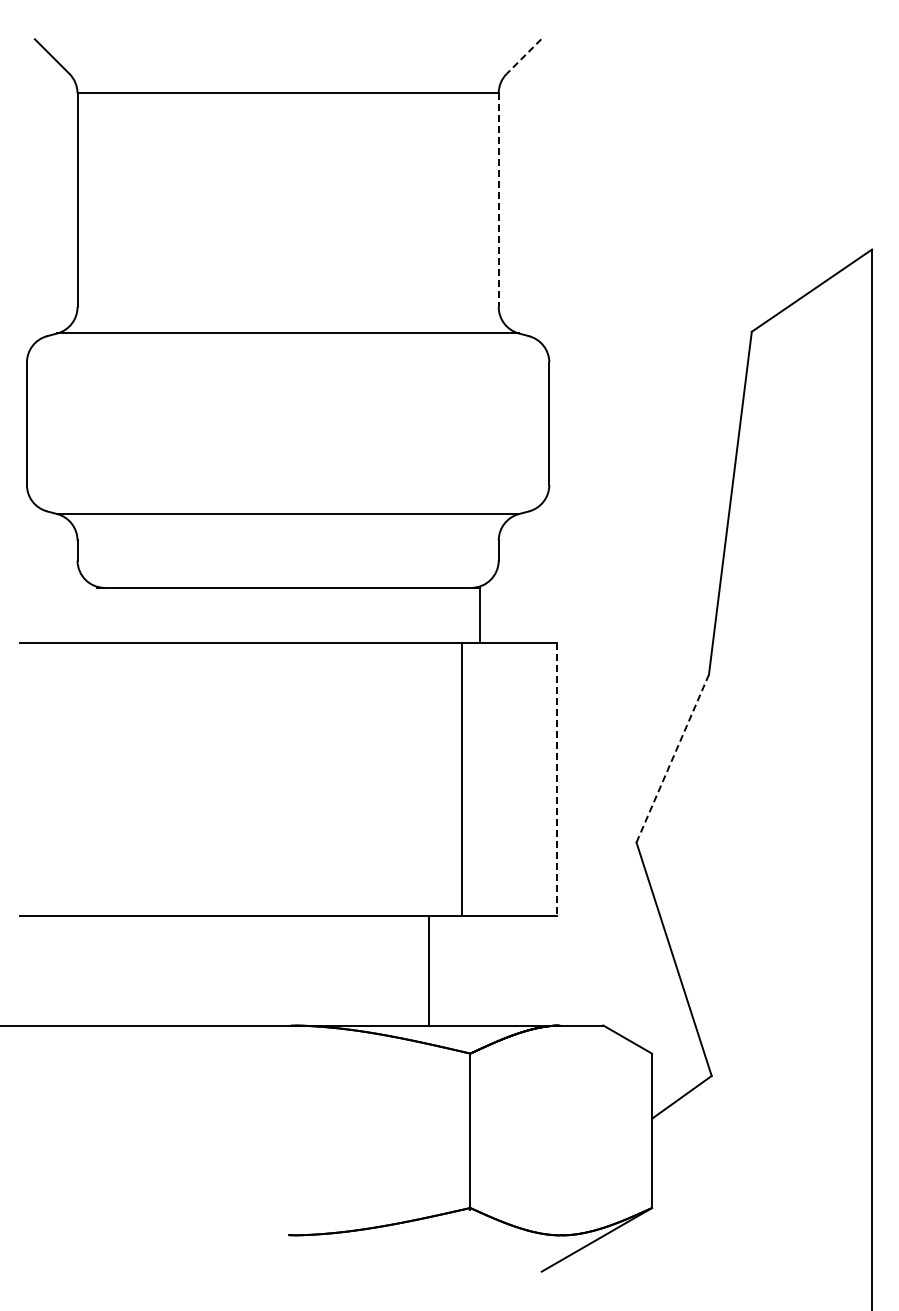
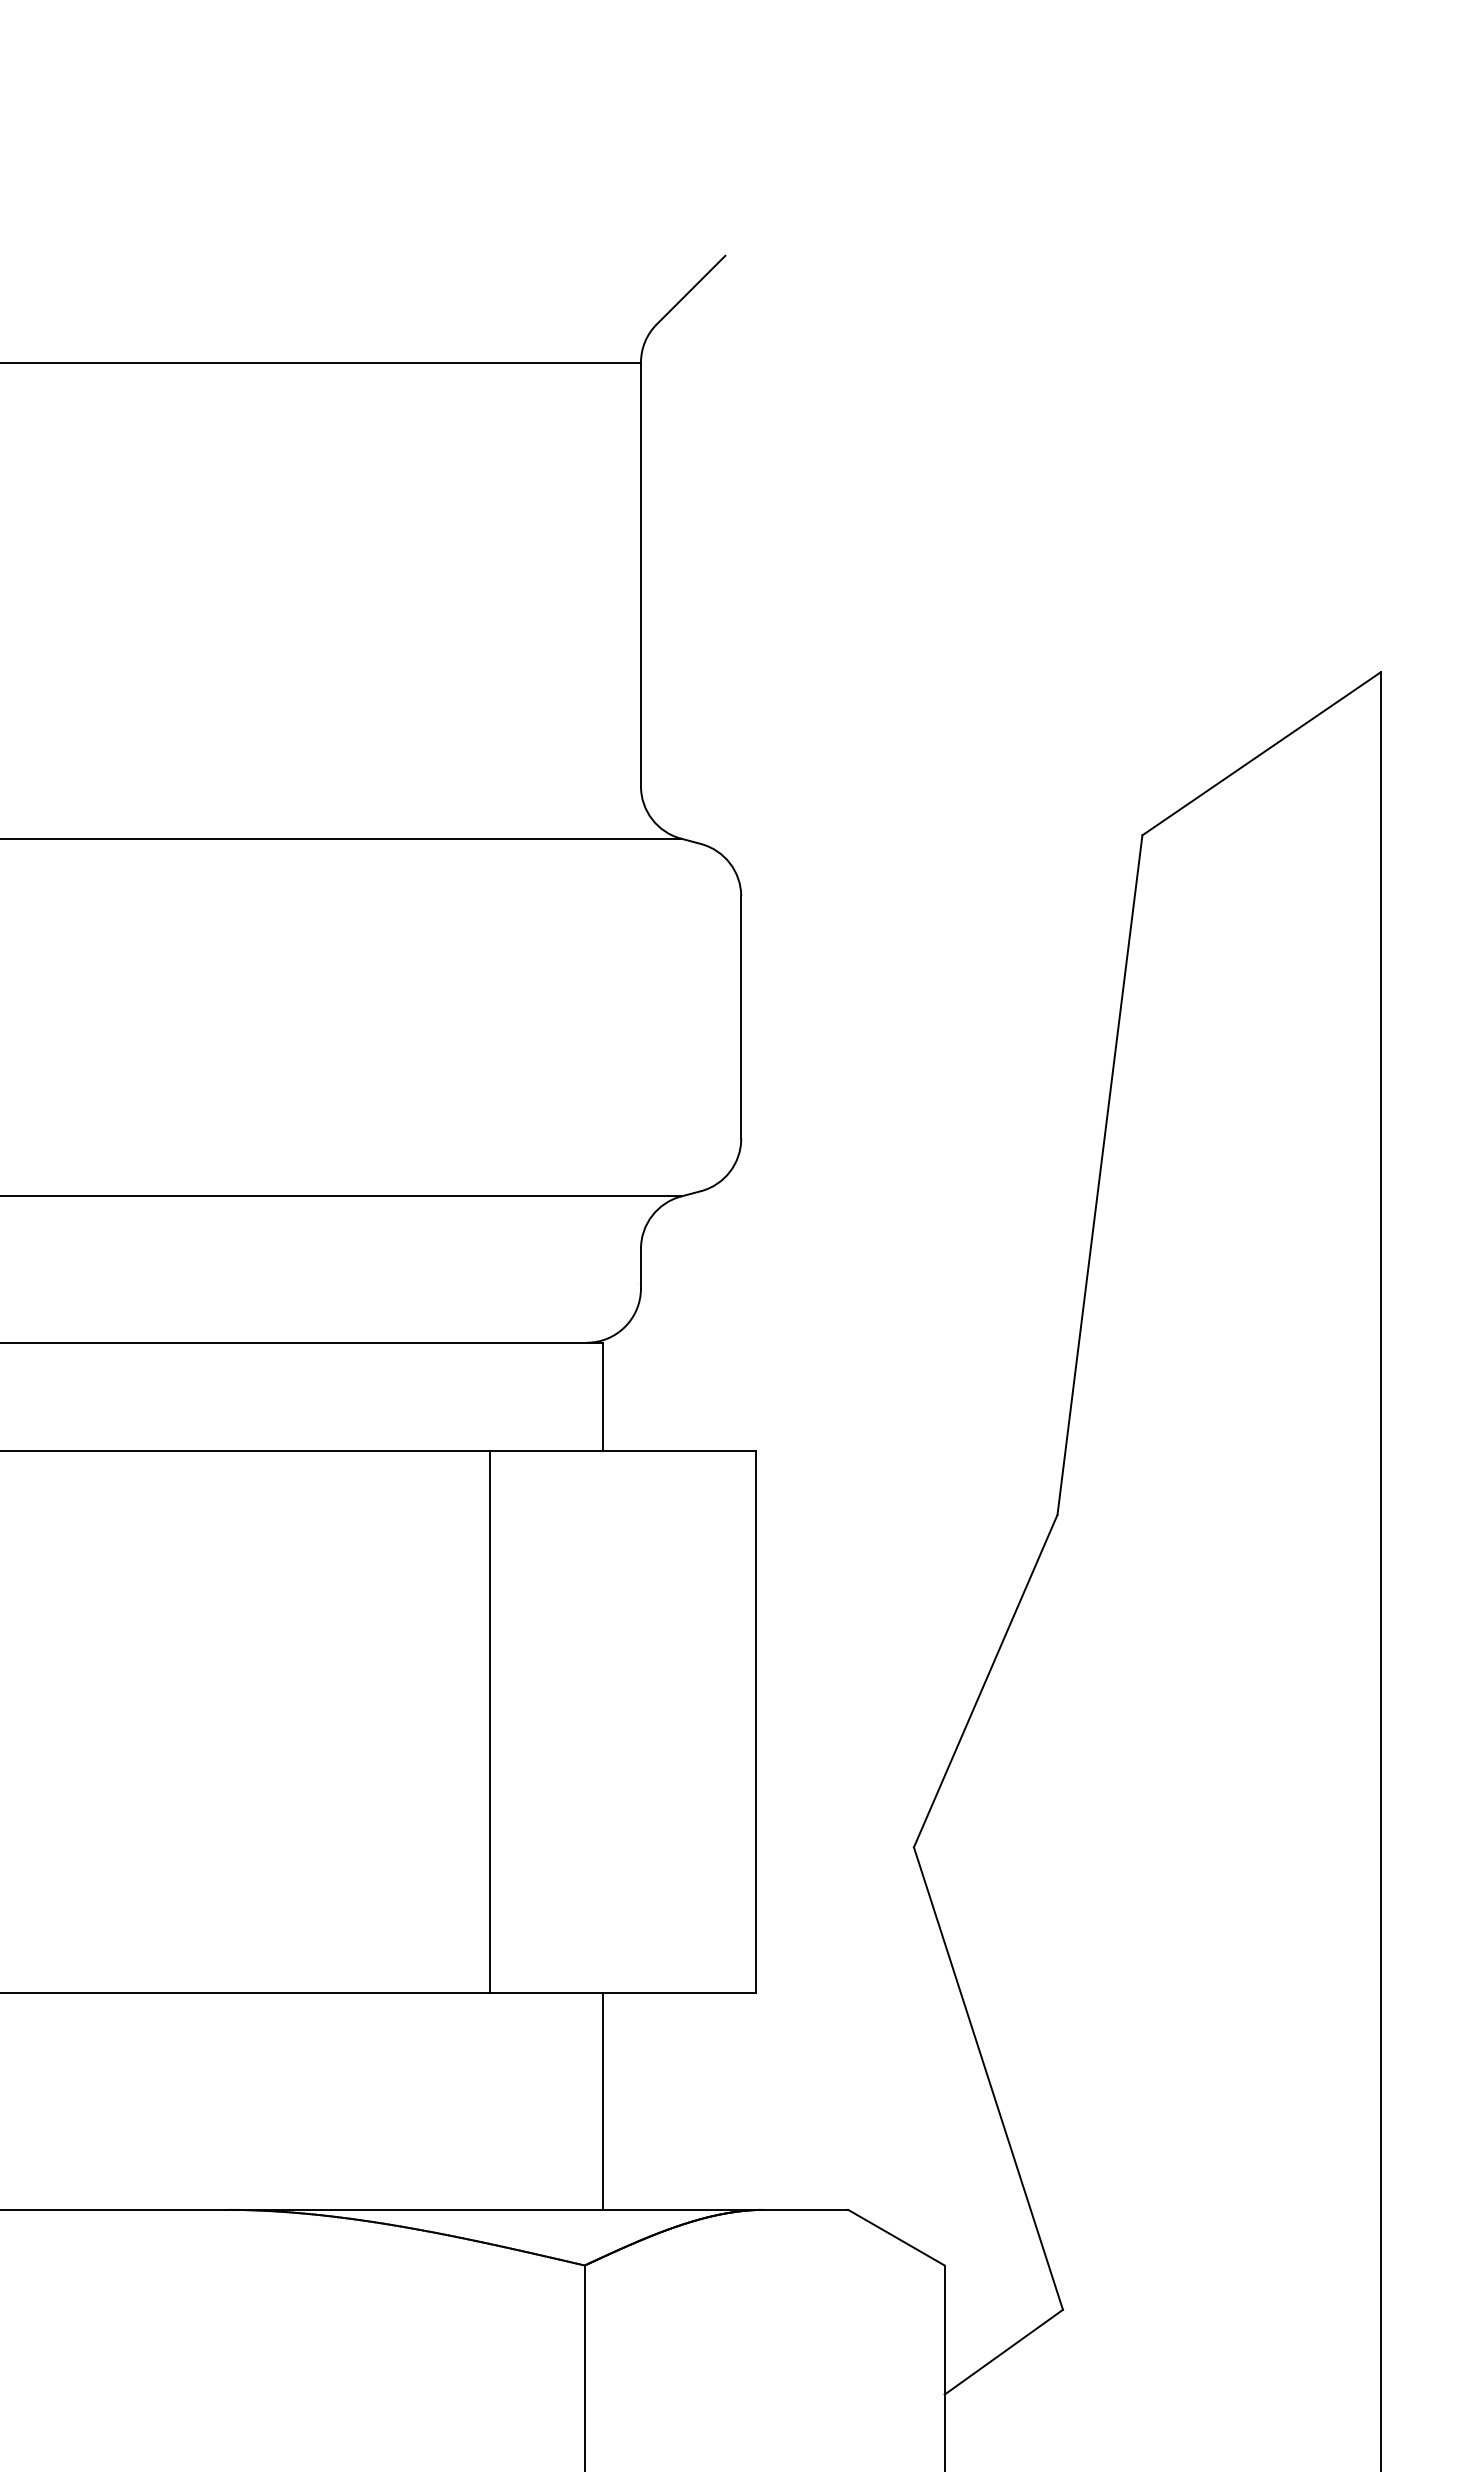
line: (523, 56) -> (690, 289), dashed -> solid
line: (498, 200) -> (640, 575), dashed -> solid
line: (672, 758) -> (985, 1680), dashed -> solid
line: (462, 779) -> (489, 1722), moved
line: (556, 779) -> (755, 1722), dashed -> solid
line: (428, 970) -> (602, 2100), moved

